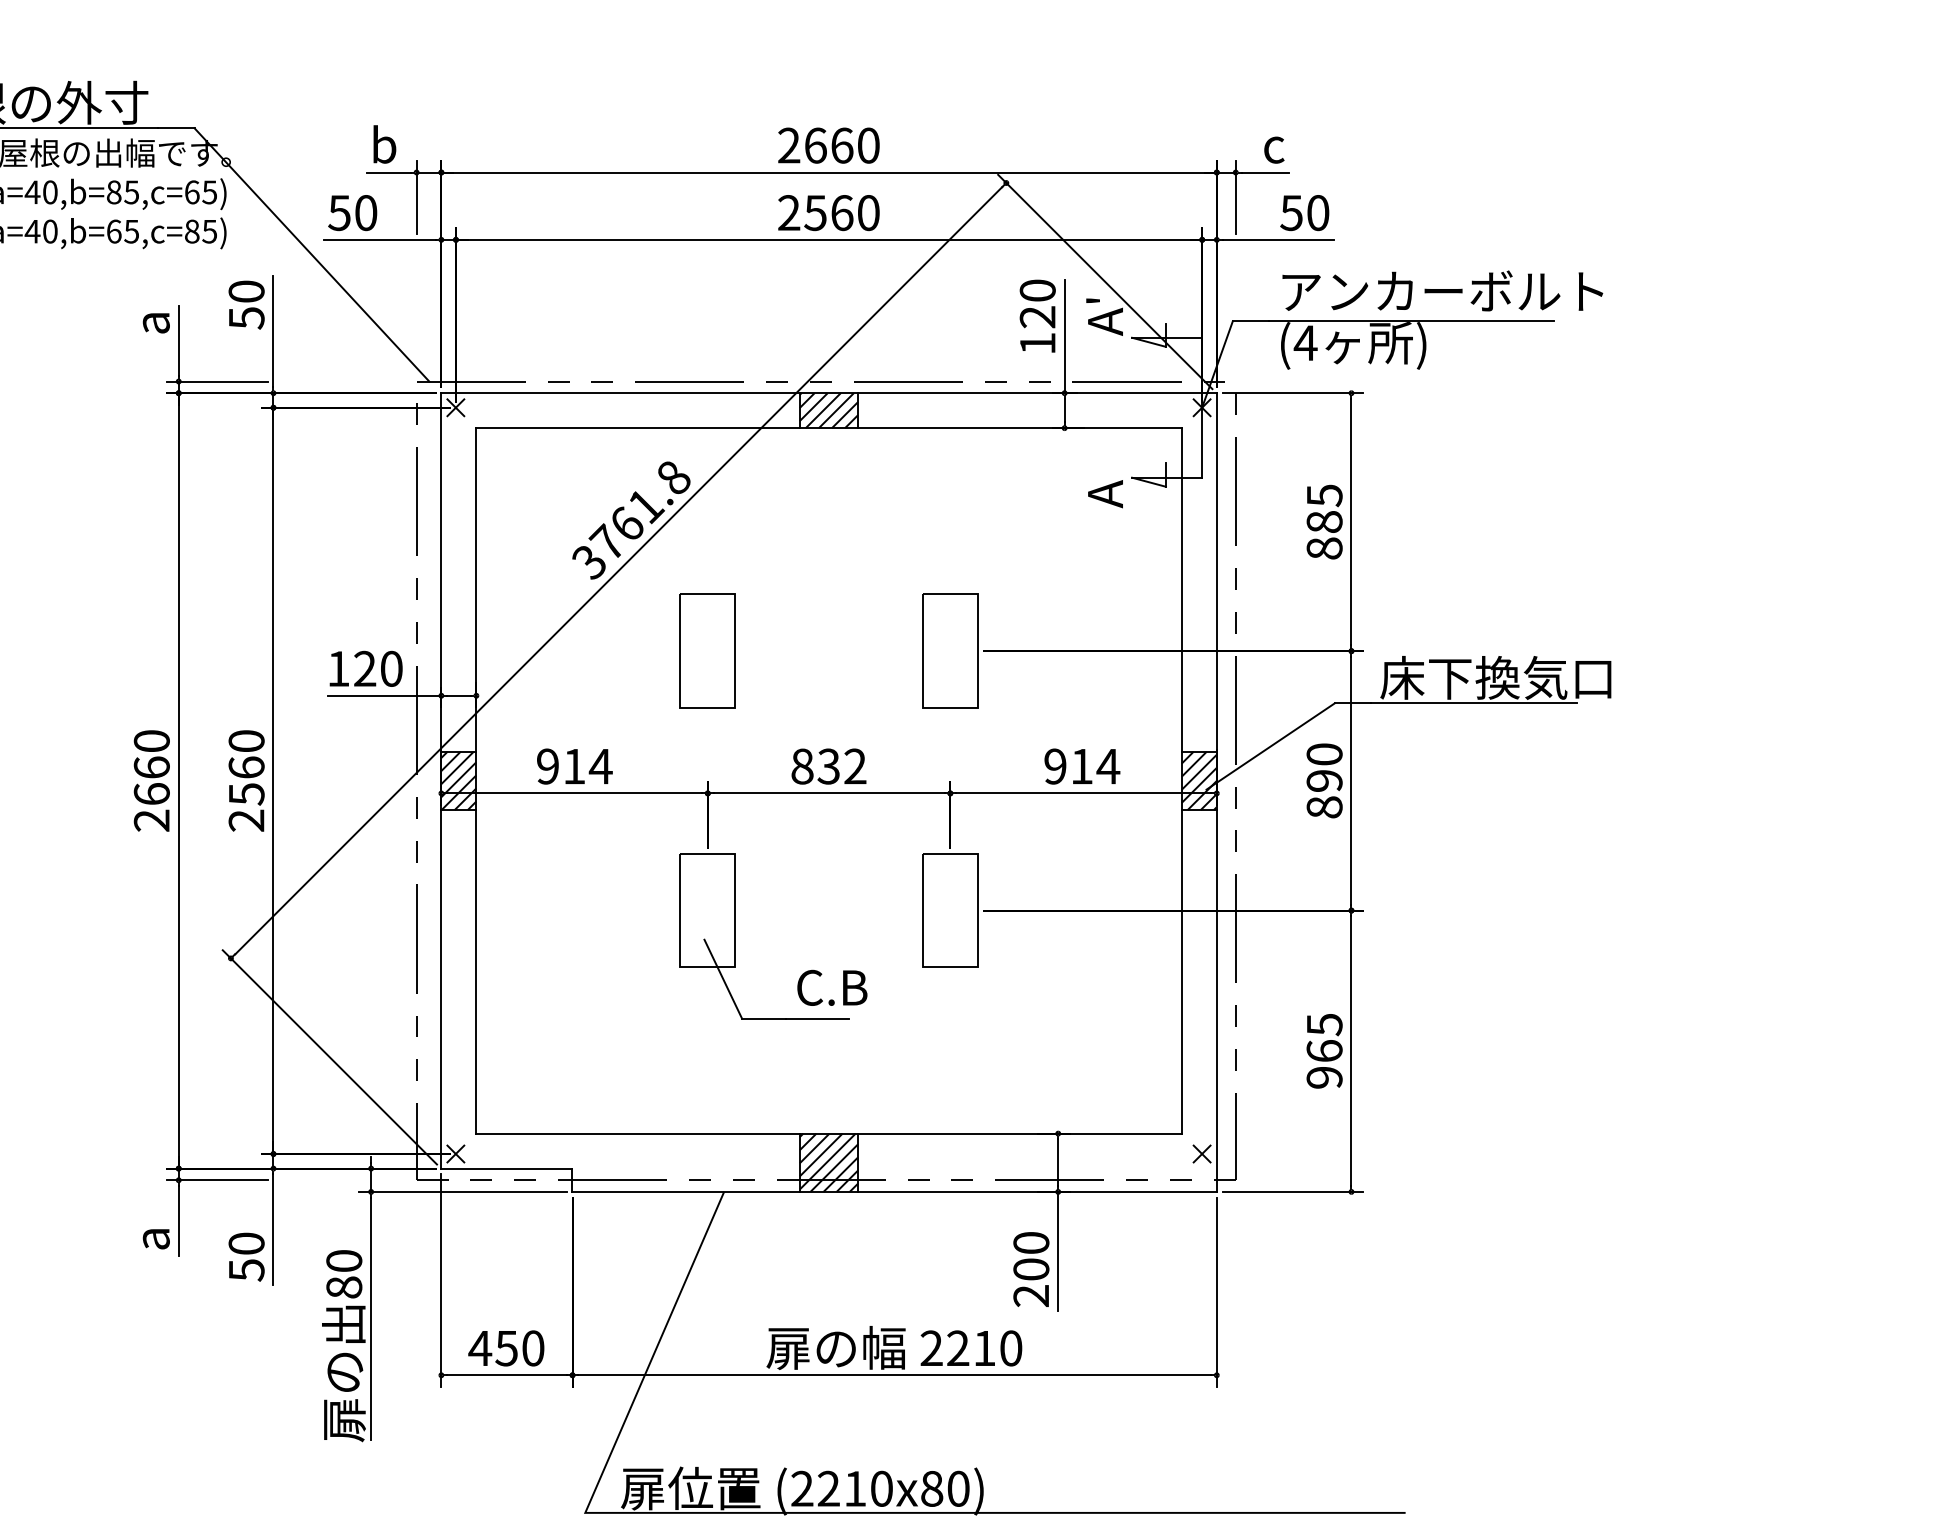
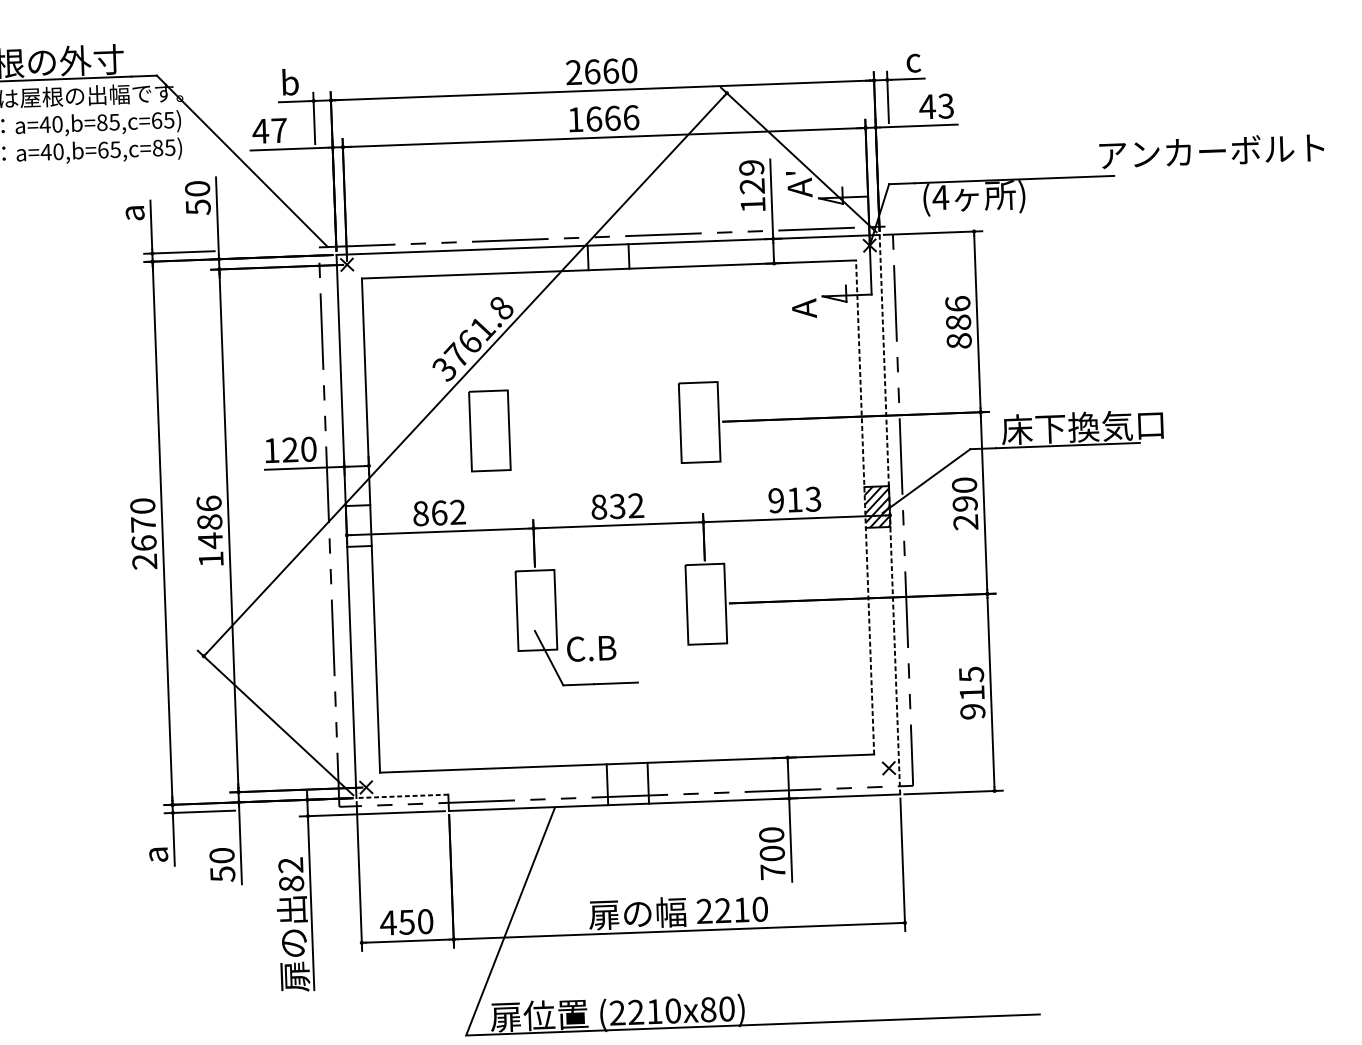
text: (352, 213) -> (269, 131), 50 -> 47
text: (828, 213) -> (603, 119), 2560 -> 1666
text: (1304, 213) -> (936, 106), 50 -> 43
text: (1037, 290) -> (751, 167), 120 -> 129
text: (1442, 290) -> (1211, 150), moved
hatch: (828, 410) -> (608, 257), removed
text: (1324, 495) -> (957, 303), 885 -> 886
part: (707, 650) -> (489, 430), moved
text: (574, 766) -> (439, 512), 914 -> 862
text: (1108, 766) -> (813, 499), 914 -> 913
text: (151, 767) -> (143, 524), 2660 -> 2670
text: (246, 780) -> (210, 531), 2560 -> 1486
hatch: (458, 780) -> (358, 525), removed
line: (1181, 780) -> (864, 507), solid -> dashed
line: (1216, 792) -> (889, 514), solid -> dashed
text: (1324, 807) -> (965, 522), 890 -> 290
text: (832, 987) -> (591, 648), moved
text: (1324, 1050) -> (972, 692), 965 -> 915
hatch: (828, 1162) -> (627, 783), removed
line: (506, 1168) -> (402, 796), solid -> dashed
text: (344, 1261) -> (291, 865), 80 -> 82
text: (1030, 1295) -> (772, 871), 200 -> 700

